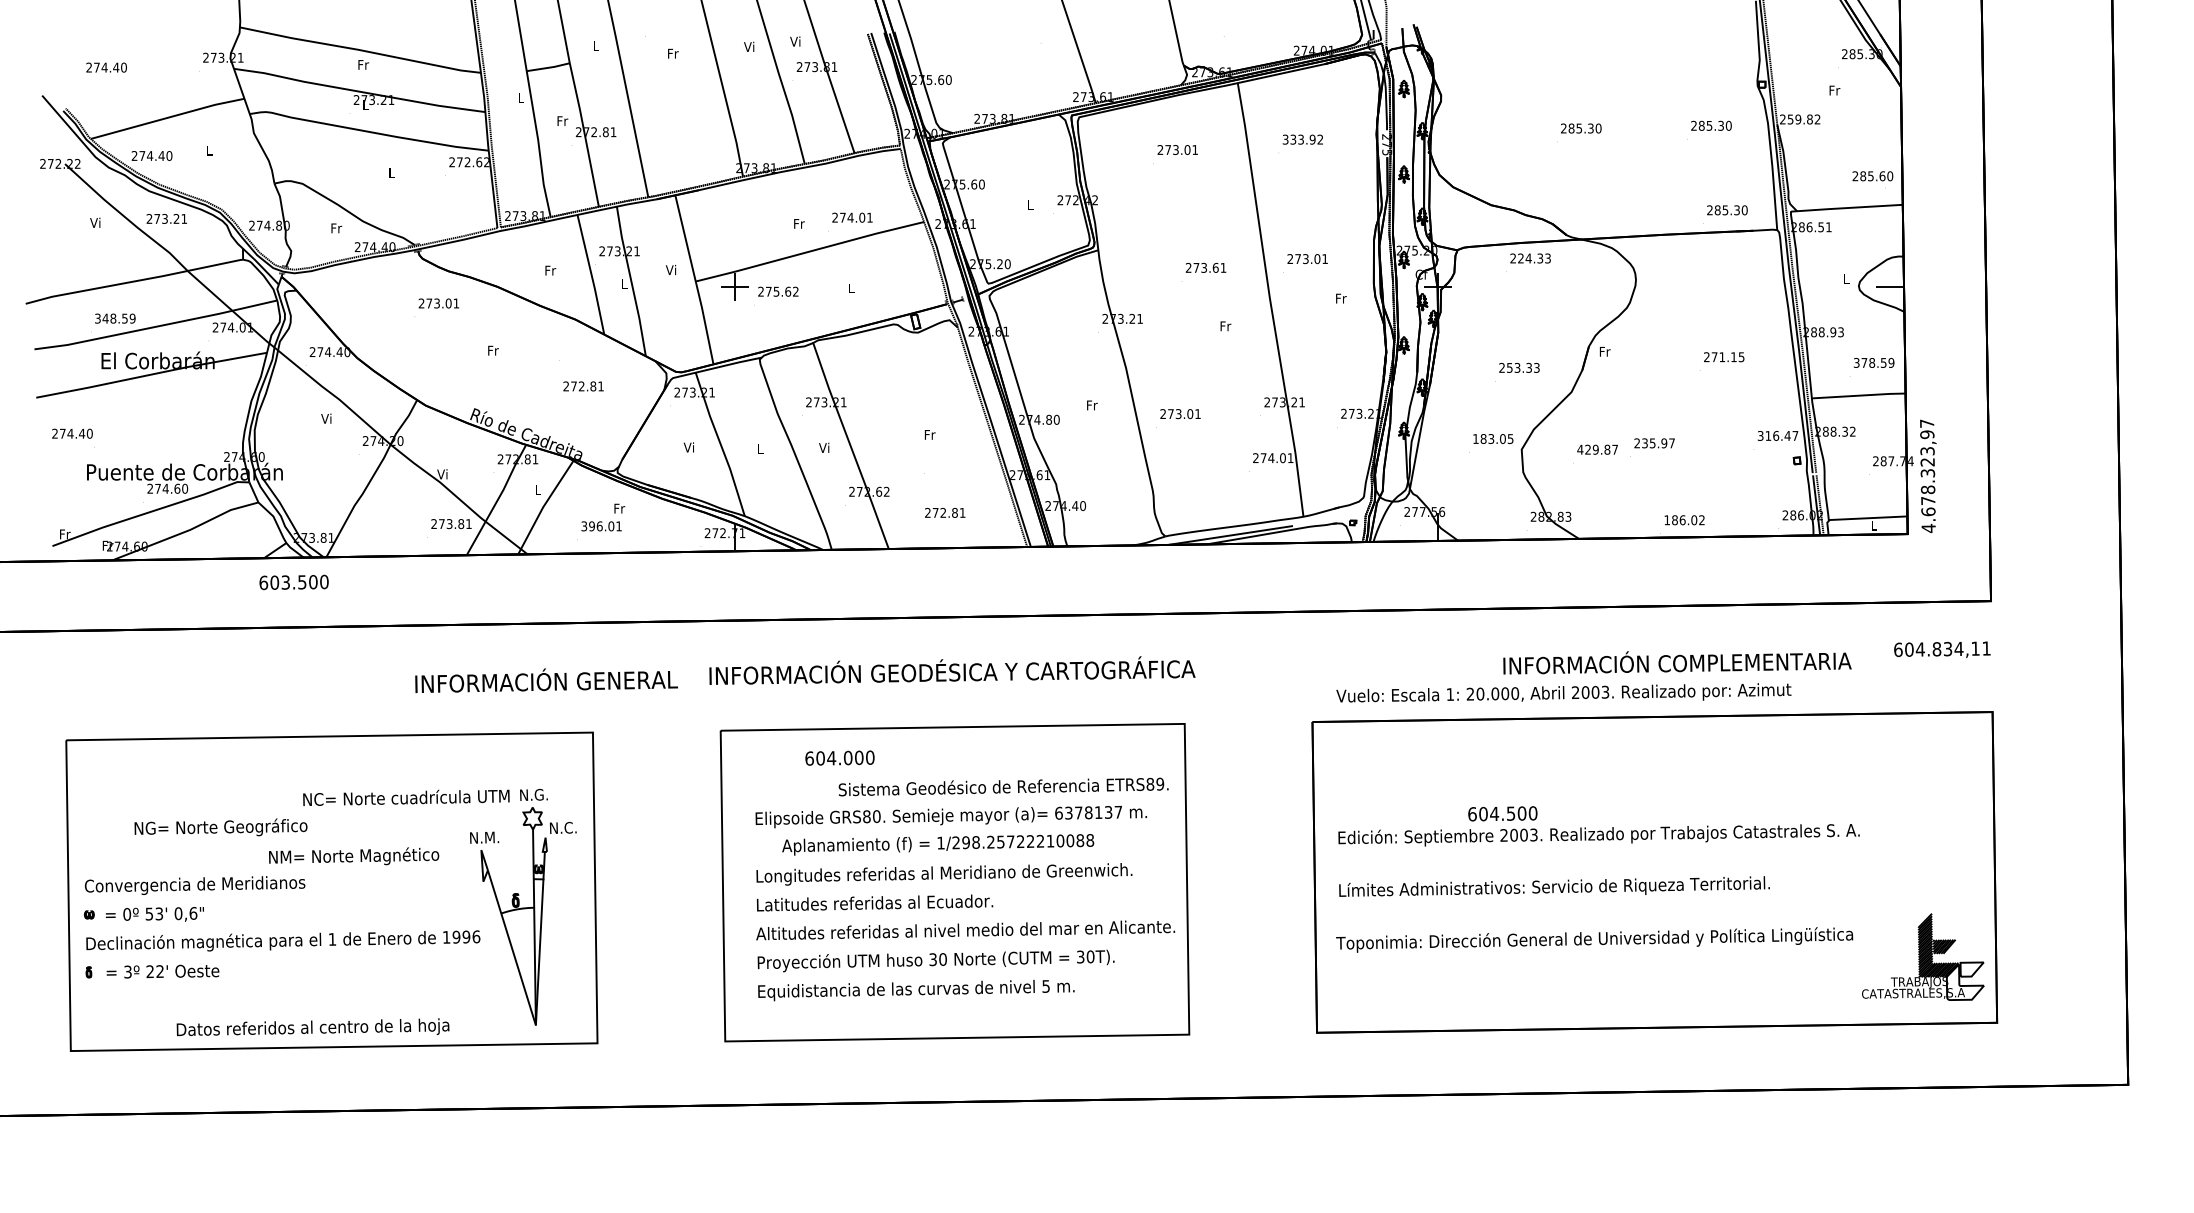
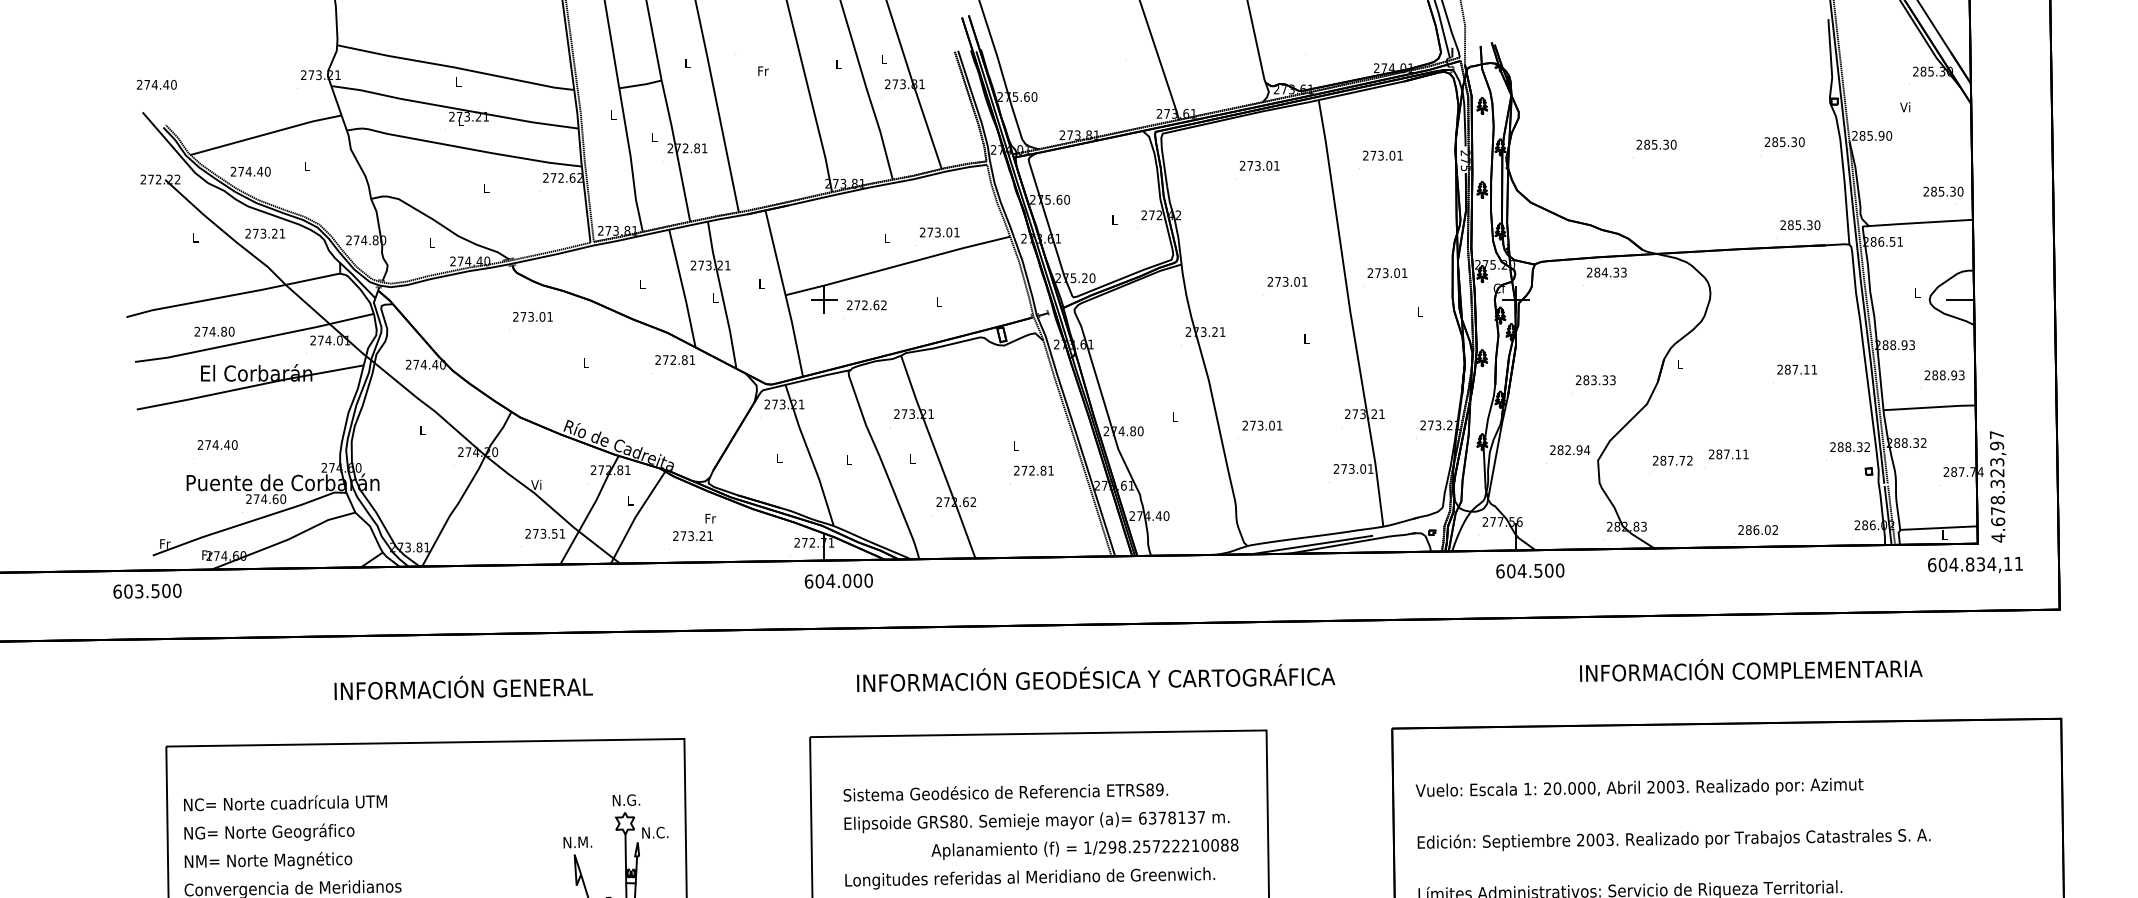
text: (795, 41) -> (883, 59), Vi -> L
text: (749, 46) -> (838, 64), Vi -> L
text: (363, 64) -> (458, 81), Fr -> L
text: (106, 67) -> (156, 84), moved
text: (1834, 90) -> (1905, 107), Fr -> Vi
text: (1803, 119) -> (1875, 135), 259.82 -> 285.90
text: (562, 120) -> (654, 136), Fr -> L
text: (1302, 139) -> (1382, 155), 333.92 -> 273.01
text: (1882, 176) -> (1952, 191), 285.60 -> 285.30
text: (850, 217) -> (937, 232), 274.01 -> 273.01
text: (95, 222) -> (195, 237), Vi -> L
text: (799, 223) -> (887, 238), Fr -> L
text: (336, 228) -> (432, 243), Fr -> L
text: (1520, 258) -> (1596, 272), 224.33 -> 284.33
text: (1215, 267) -> (1296, 281), 273.61 -> 273.01
text: (670, 269) -> (760, 283), Vi -> L
text: (550, 270) -> (642, 284), Fr -> L
text: (776, 291) -> (864, 305), 275.62 -> 272.62
text: (1341, 298) -> (1420, 311), Fr -> L
text: (115, 318) -> (214, 331), 348.59 -> 274.80
text: (1225, 326) -> (1306, 339), Fr -> L
text: (493, 350) -> (586, 363), Fr -> L
text: (1604, 351) -> (1679, 364), Fr -> L
text: (1727, 357) -> (1800, 369), 271.15 -> 287.11
text: (1873, 362) -> (1944, 374), 378.59 -> 288.93
text: (1509, 367) -> (1586, 379), 253.33 -> 283.33
text: (583, 386) -> (675, 360), moved
text: (1092, 405) -> (1175, 417), Fr -> L
text: (326, 418) -> (422, 429), Vi -> L
text: (72, 433) -> (217, 444), moved
text: (929, 434) -> (1015, 445), Fr -> L
text: (1777, 435) -> (1849, 446), 316.47 -> 288.32
text: (1493, 439) -> (1570, 450), 183.05 -> 282.94
text: (1658, 443) -> (1732, 454), 235.97 -> 287.11
text: (688, 447) -> (778, 458), Vi -> L
text: (824, 447) -> (912, 458), Vi -> L
text: (1597, 449) -> (1672, 460), 429.87 -> 287.72
text: (1271, 458) -> (1351, 469), 274.01 -> 273.01
text: (945, 512) -> (1034, 470), moved
text: (1666, 520) -> (1740, 530), 186.02 -> 286.02
text: (461, 523) -> (555, 533), 273.81 -> 273.51
text: (597, 526) -> (688, 536), 396.01 -> 273.21
text: (293, 582) -> (146, 591), moved
text: (1942, 649) -> (1975, 564), moved
text: (952, 670) -> (1096, 677), moved
text: (546, 680) -> (463, 687), moved
text: (1563, 692) -> (1639, 787), moved
text: (839, 757) -> (838, 580), moved
text: (1003, 786) -> (1005, 791), moved
text: (406, 797) -> (285, 802), moved
text: (1502, 813) -> (1529, 570), moved
text: (220, 827) -> (268, 832), moved
text: (938, 844) -> (1085, 849), moved
text: (354, 856) -> (268, 860), moved

